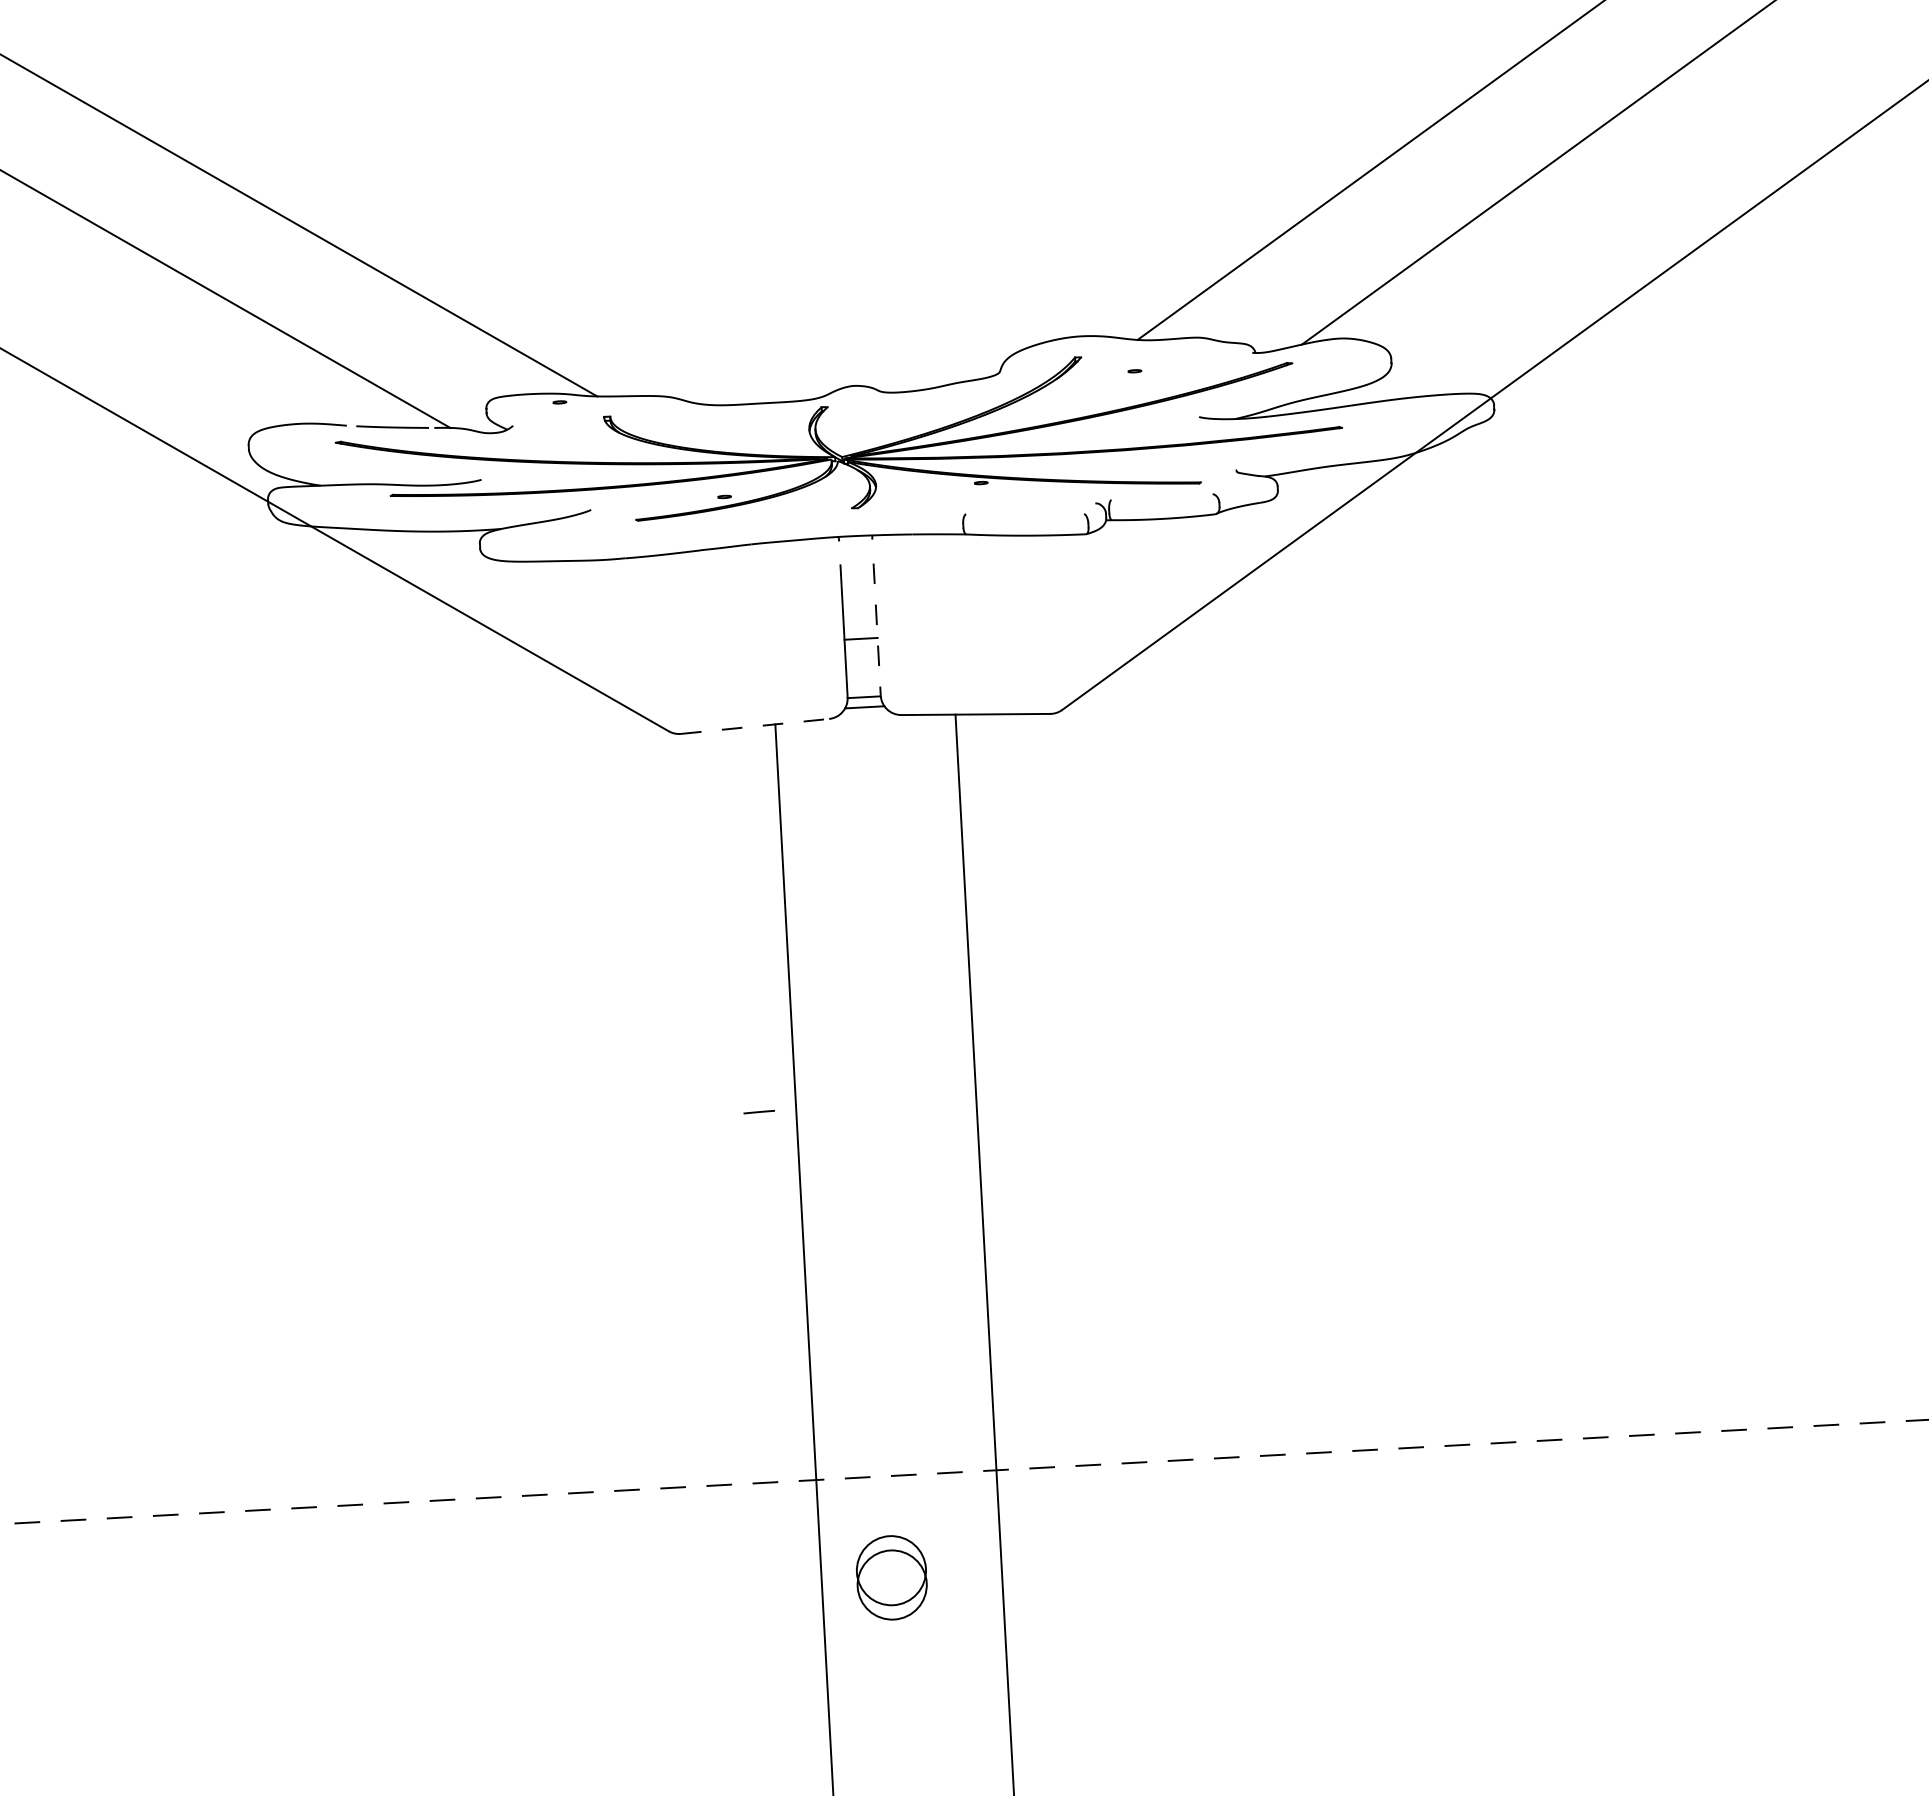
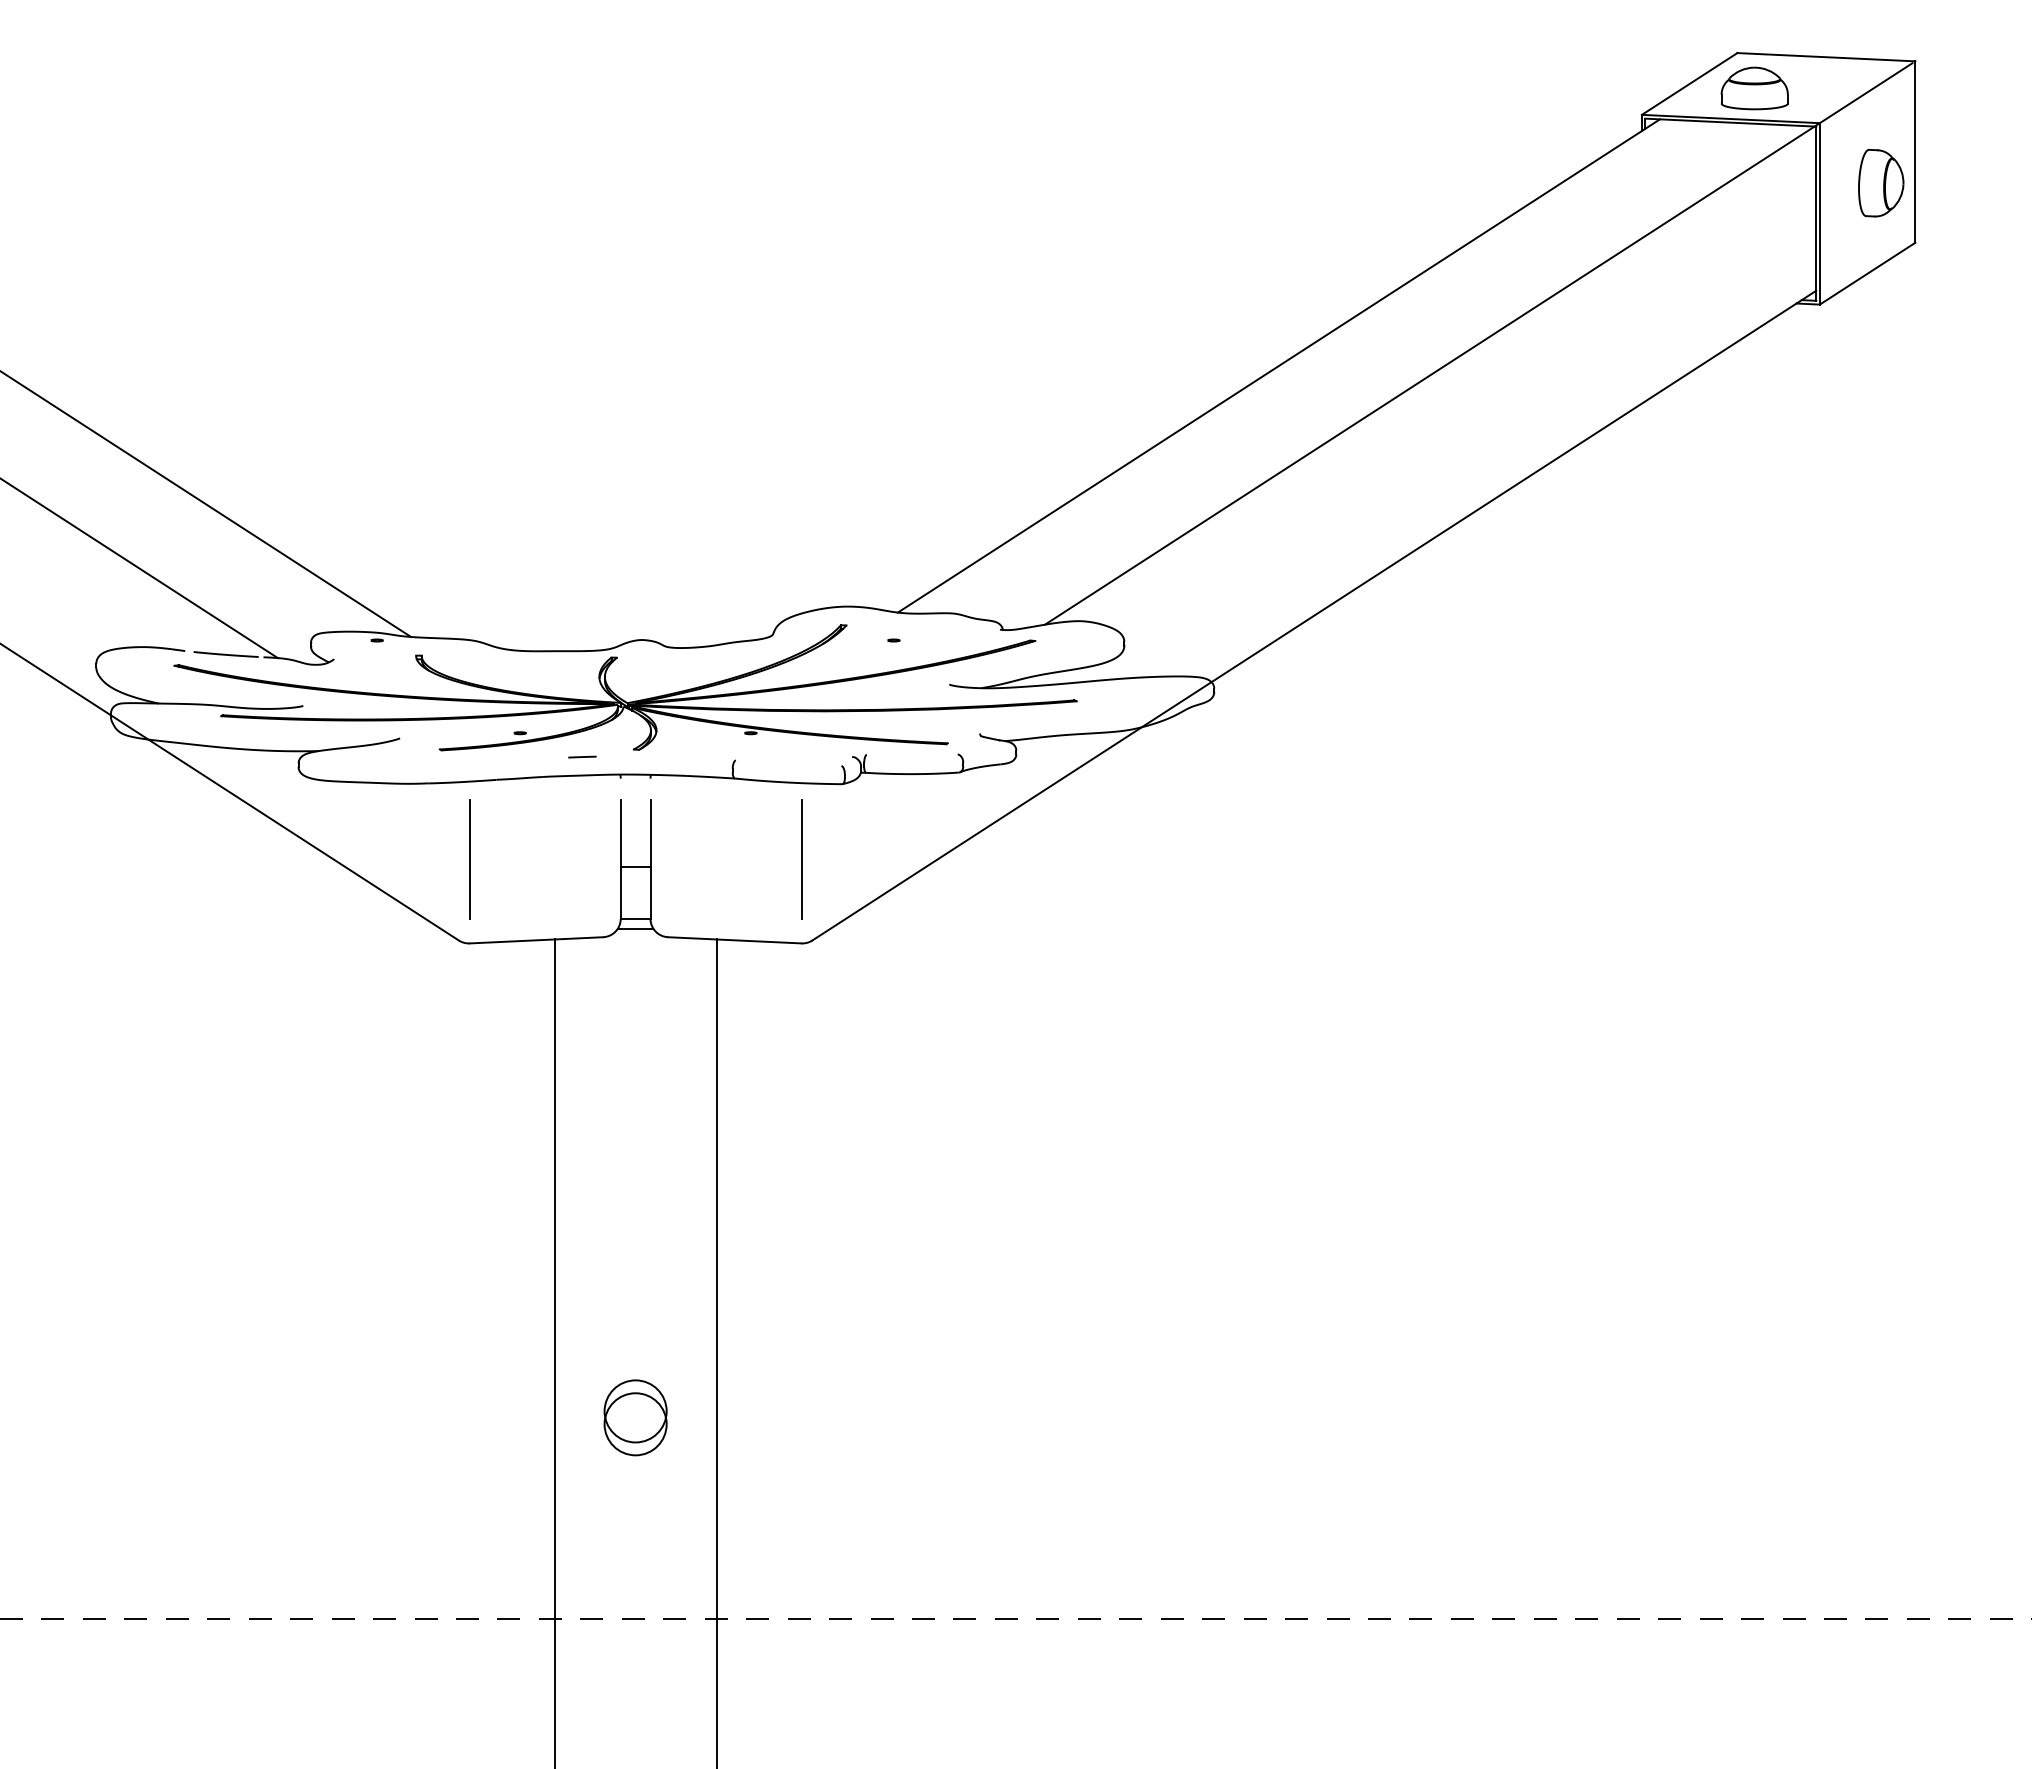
line: (1045, 620) -> (801, 859), added
line: (877, 629) -> (650, 859), dashed -> solid
line: (676, 640) -> (470, 859), added
line: (755, 726) -> (536, 940), dashed -> solid
line: (759, 1111) -> (582, 756), moved
part: (891, 1577) -> (635, 1417), moved

